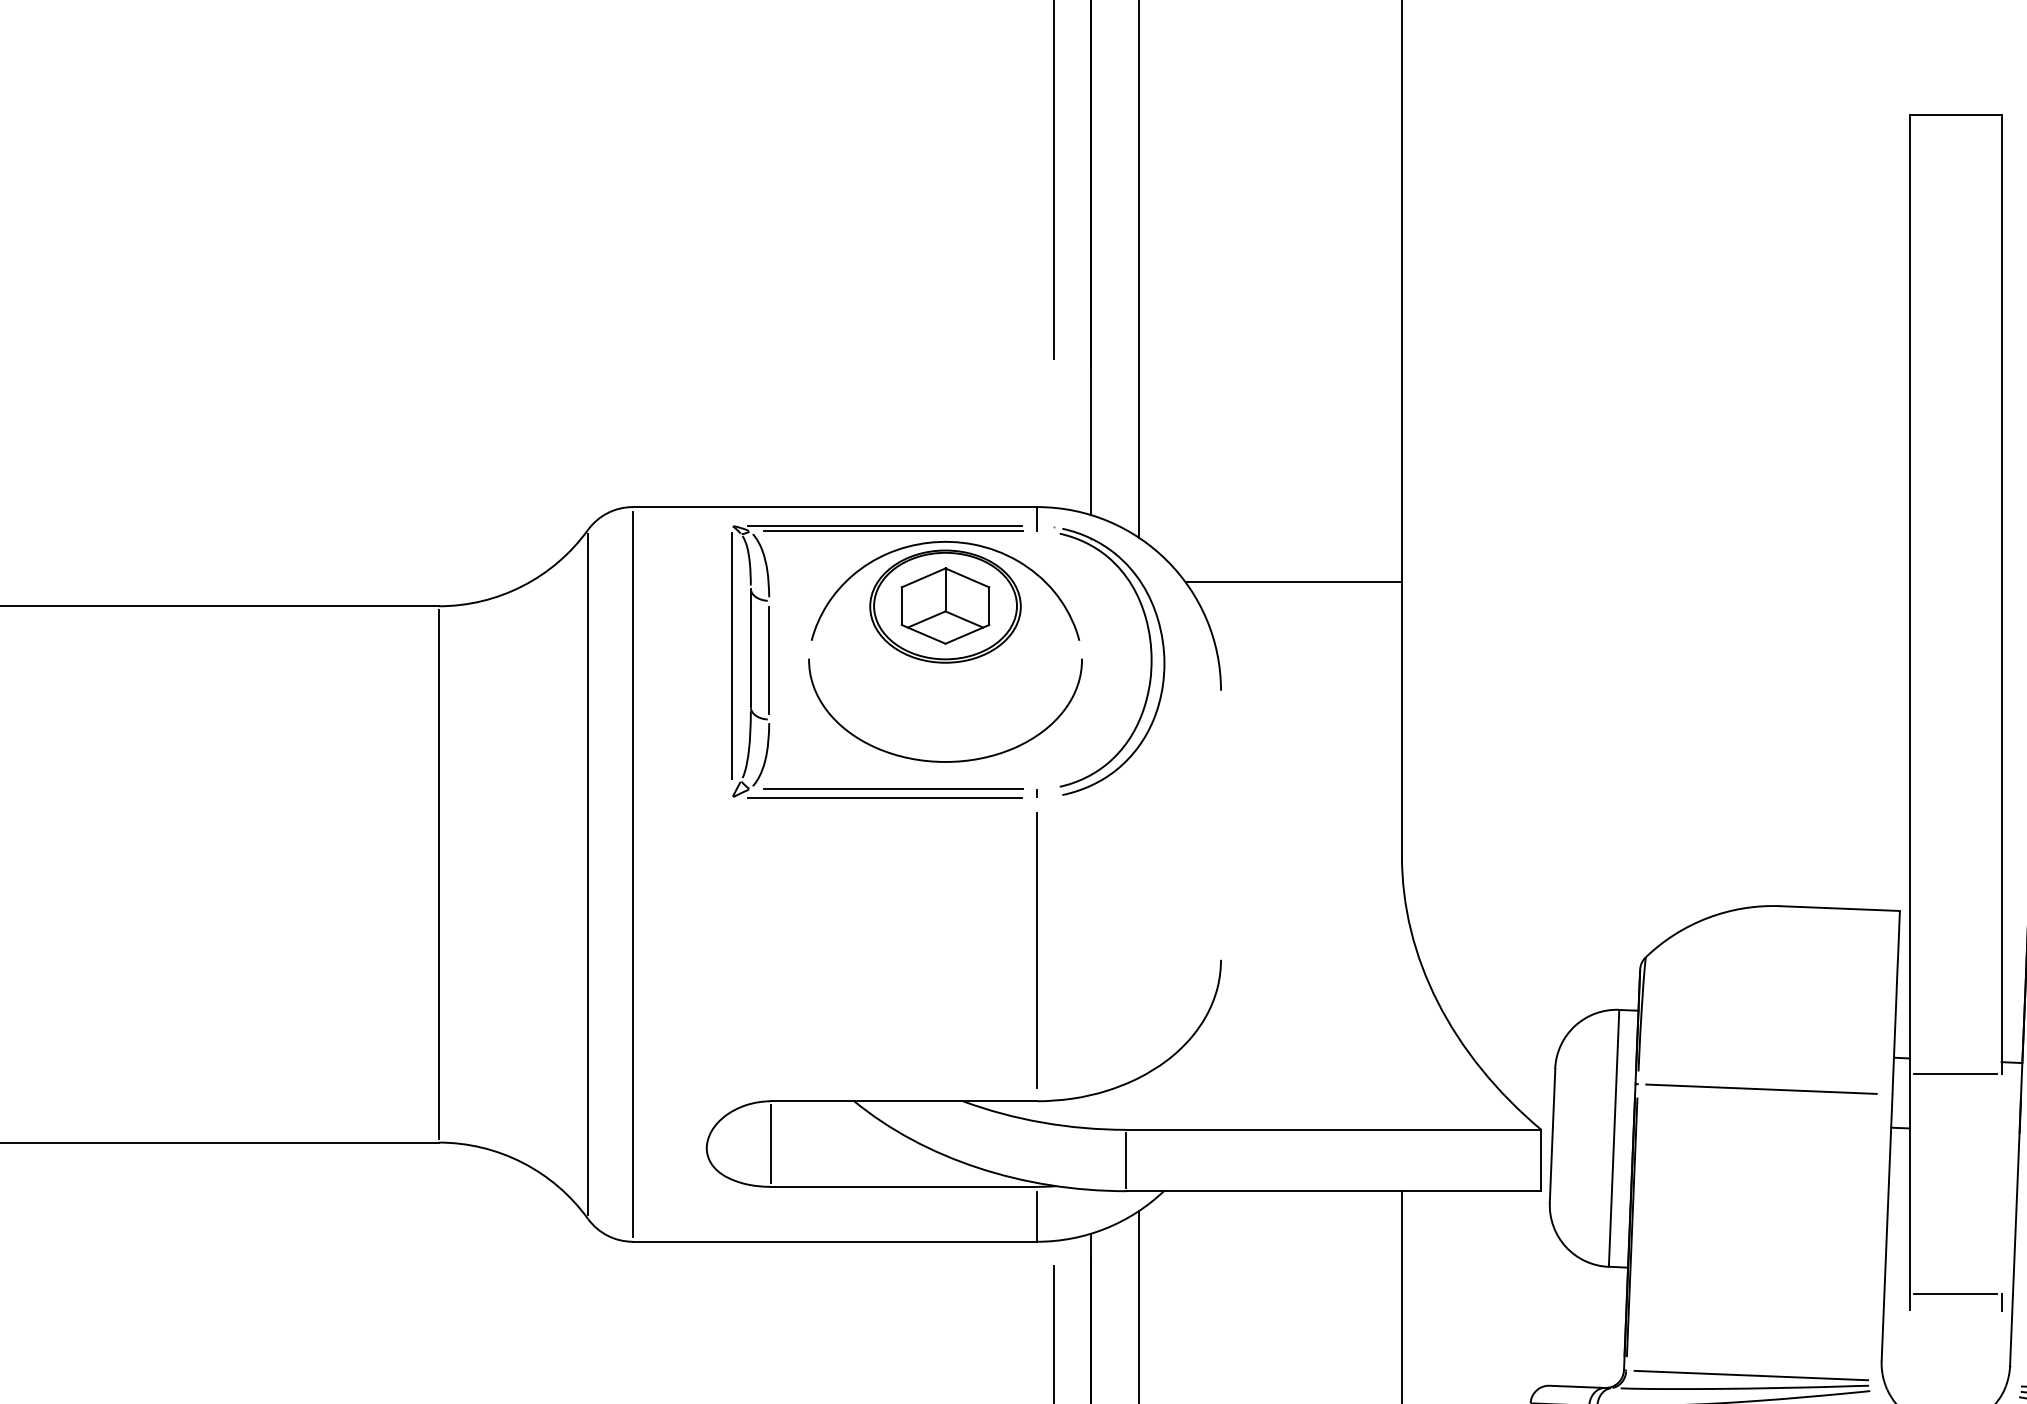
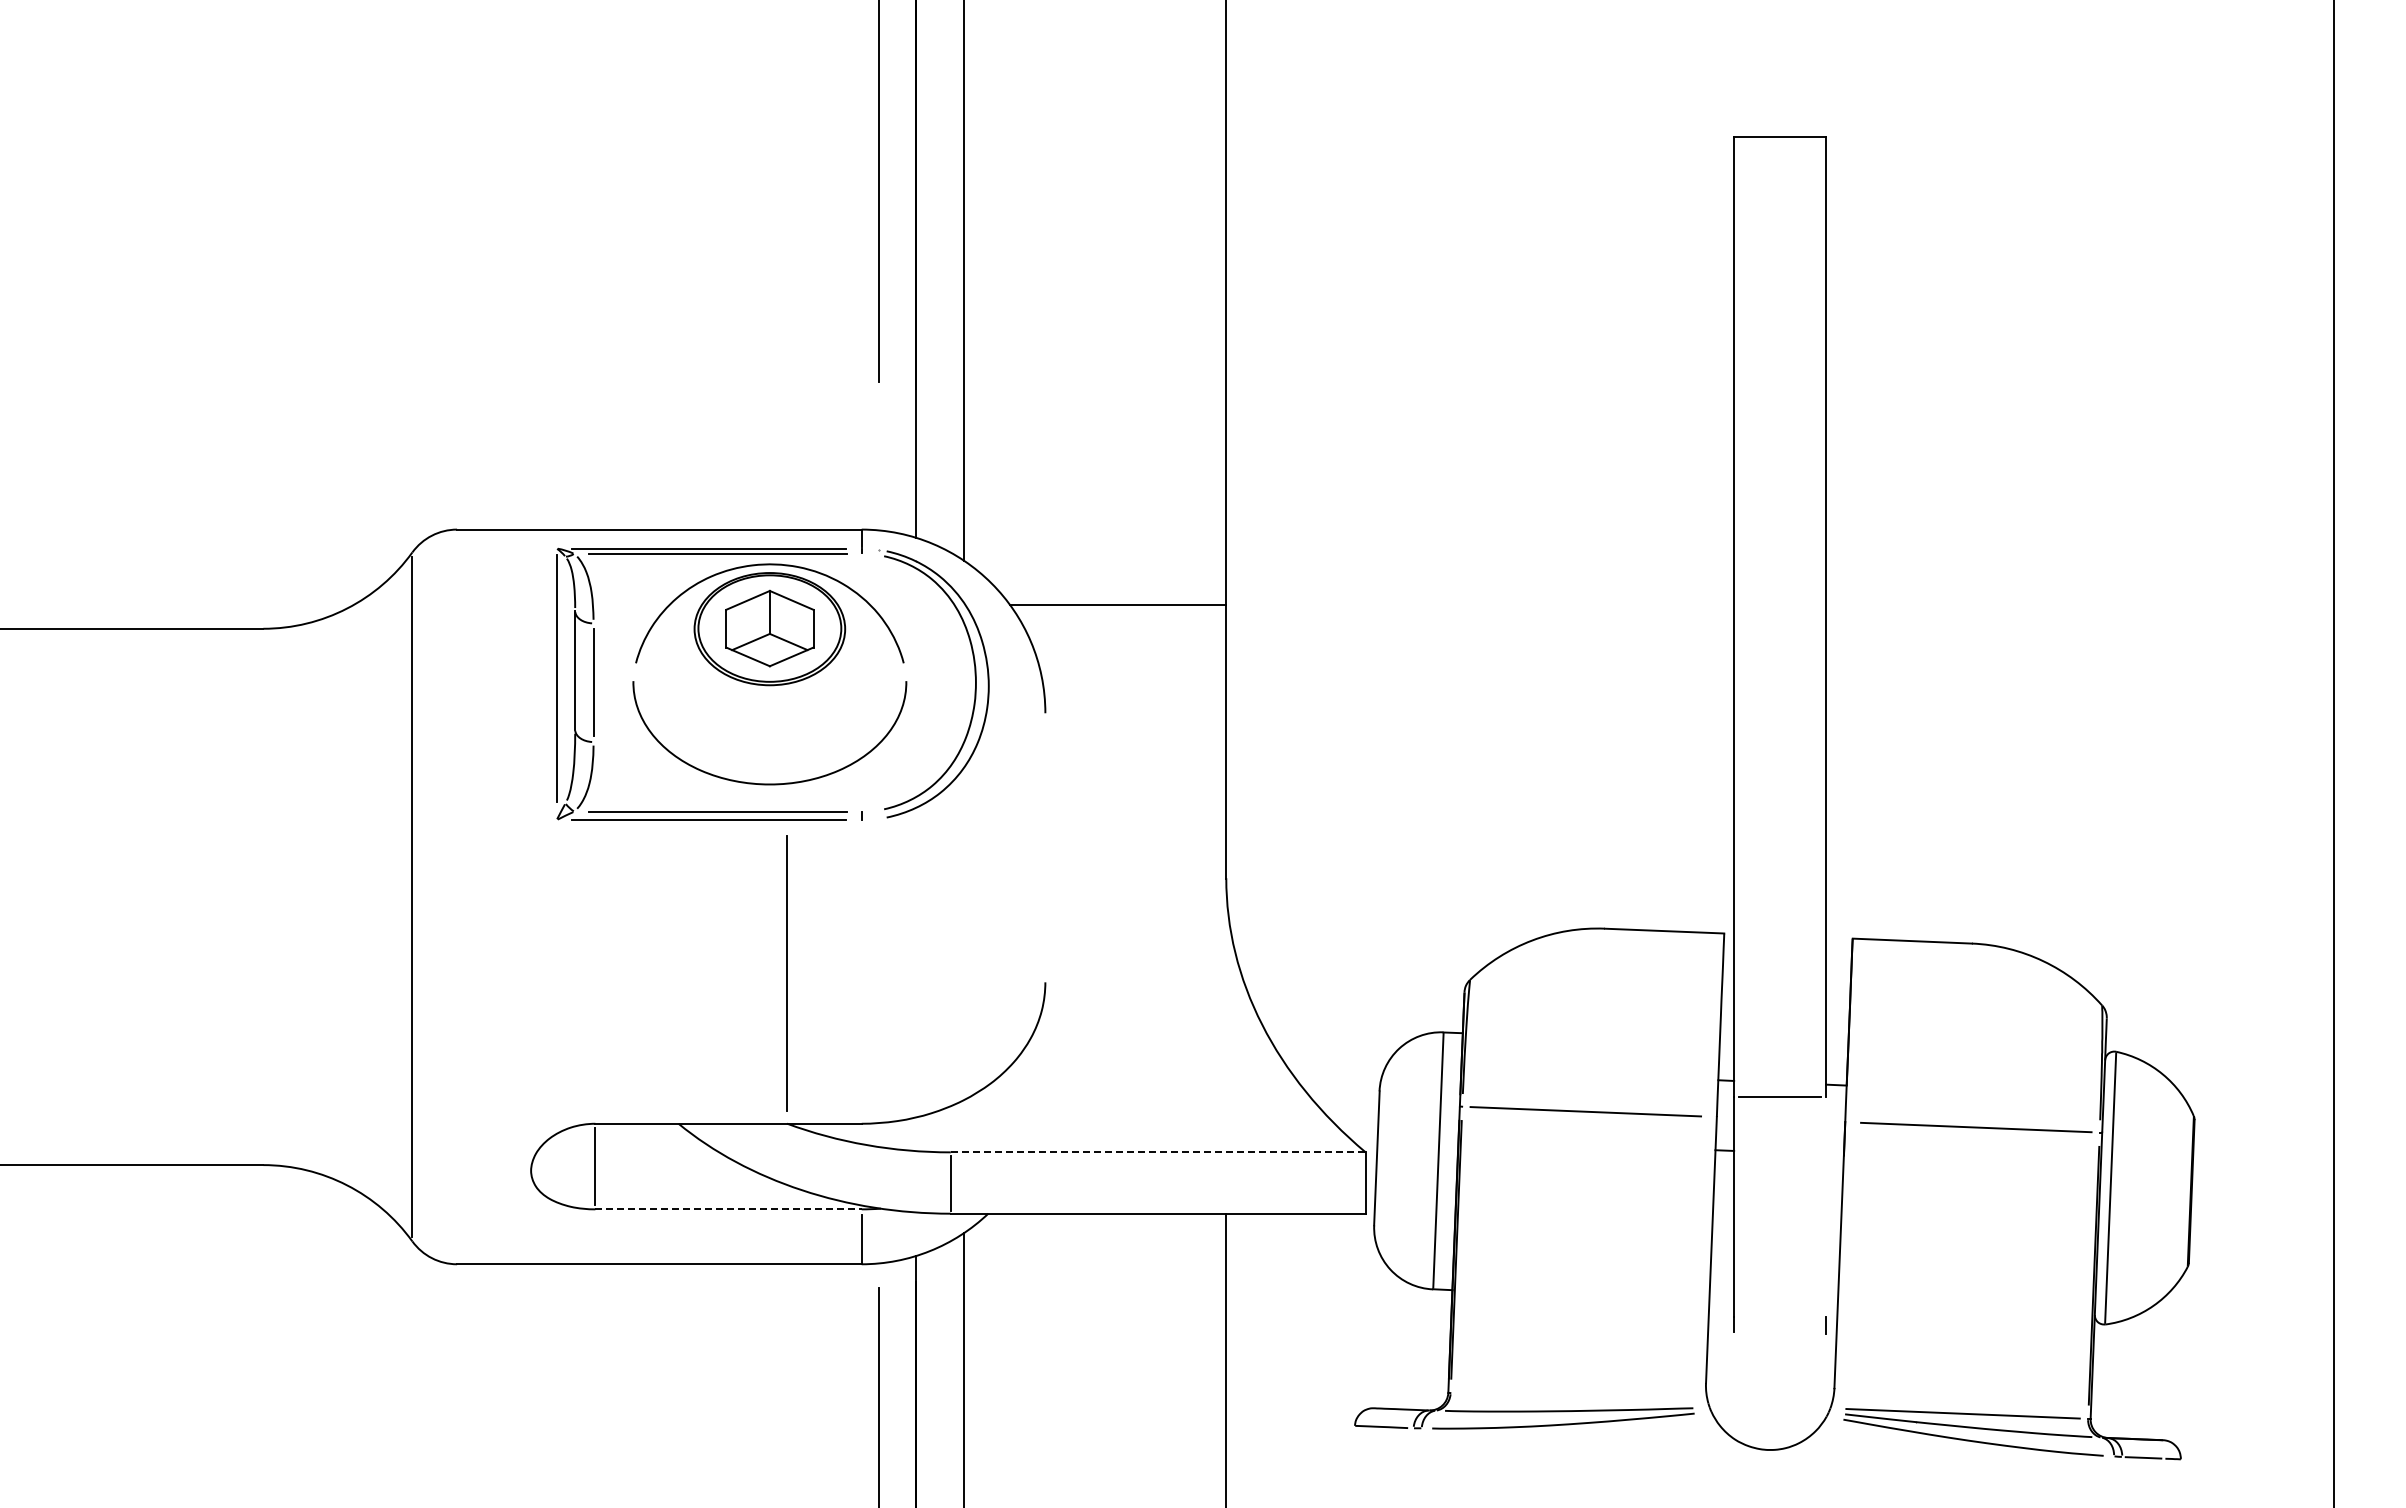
line: (439, 873) -> (263, 896), removed
line: (633, 873) -> (457, 896), removed
line: (1037, 950) -> (786, 973), moved
line: (1334, 1129) -> (1158, 1152), solid -> dashed
line: (905, 1186) -> (729, 1209), solid -> dashed
line: (1955, 1293) -> (1779, 1316), removed
line: (1751, 1374) -> (1575, 1397), removed

